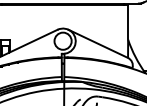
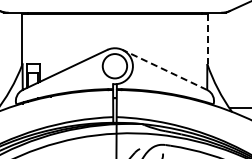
line: (128, 22) -> (207, 39), solid -> dashed
line: (97, 43) -> (164, 69), solid -> dashed

